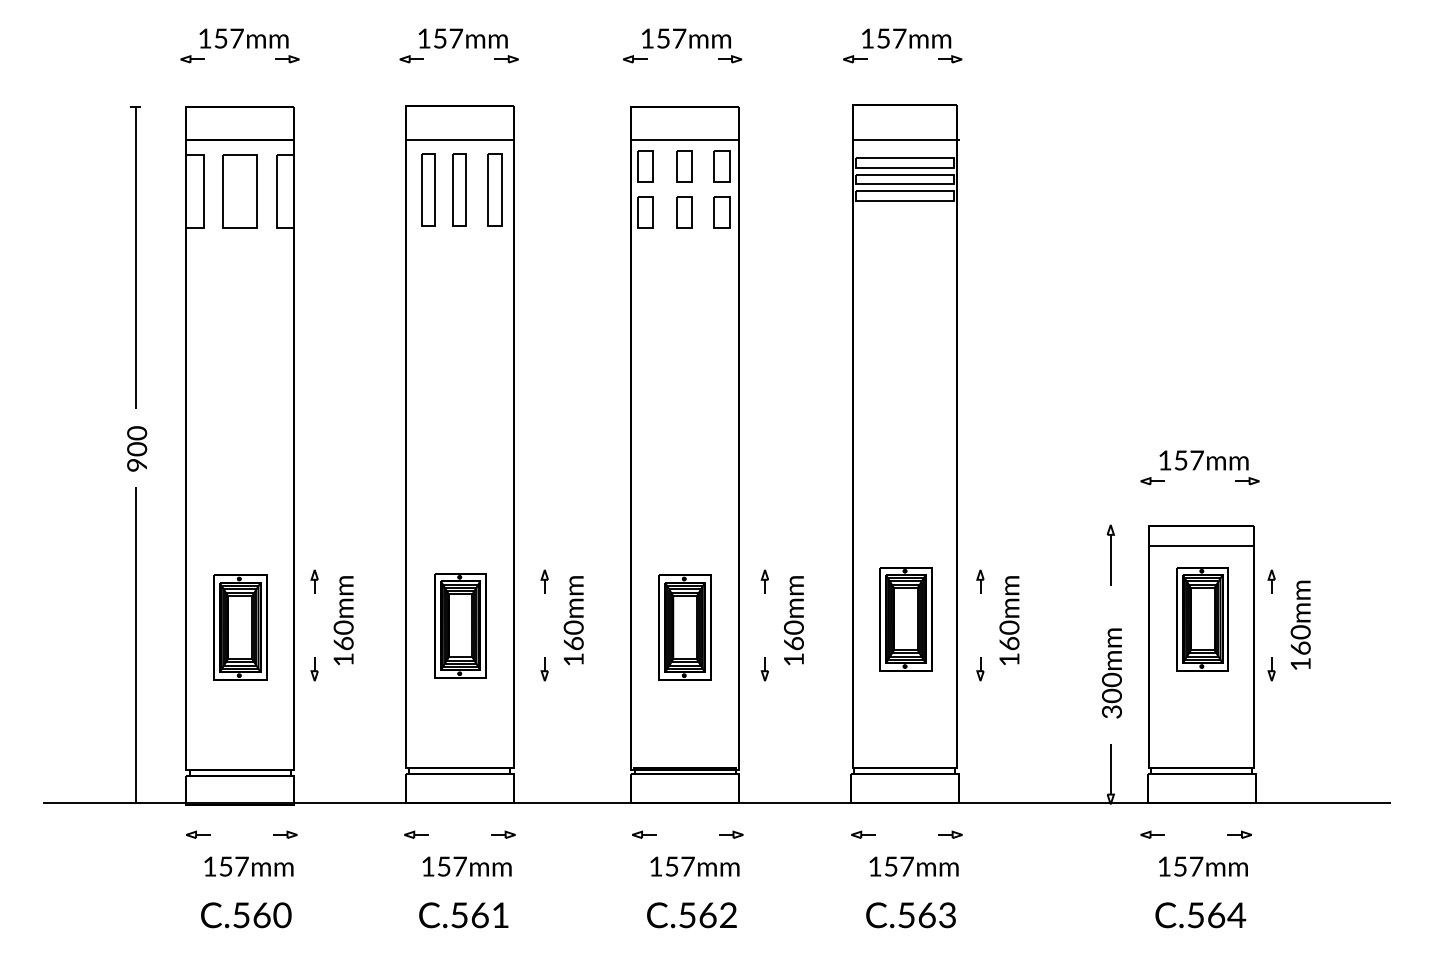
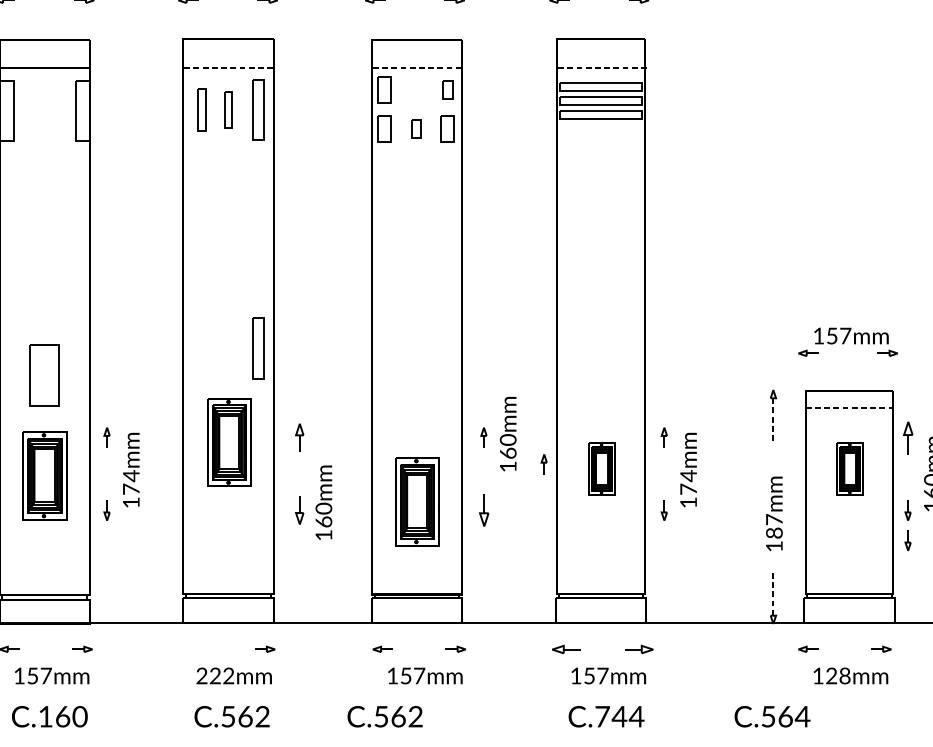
line: (459, 139) -> (228, 67), solid -> dashed
line: (684, 139) -> (416, 67), solid -> dashed
line: (906, 139) -> (602, 67), solid -> dashed
part: (684, 166) -> (416, 89), removed
part: (721, 166) -> (447, 89), size x0.7
part: (428, 189) -> (202, 109), size x0.7
part: (459, 189) -> (228, 109), size x0.6
part: (239, 191) -> (44, 375), moved
part: (684, 212) -> (416, 128), size x0.7
part: (494, 474) -> (257, 347), added
line: (1202, 546) -> (850, 408), solid -> dashed
line: (1110, 560) -> (773, 419), solid -> dashed
part: (544, 581) -> (299, 437), size x1.4
part: (1271, 581) -> (907, 437), size x1.6
part: (836, 613) -> (543, 464), added
part: (905, 619) -> (601, 469), size x0.6
part: (1202, 619) -> (850, 469), size x0.6
text: (573, 620) -> (323, 502), moved
text: (793, 620) -> (507, 433), moved
part: (460, 625) -> (229, 442), moved
part: (684, 627) -> (416, 501), moved
text: (343, 635) -> (131, 482), 160mm -> 174mm
text: (1009, 635) -> (688, 482), 160mm -> 174mm
part: (544, 669) -> (299, 510), size x1.4
part: (764, 669) -> (483, 510), size x1.6
text: (1111, 695) -> (774, 532), 300mm -> 187mm
part: (1271, 705) -> (907, 541), added
line: (1110, 768) -> (773, 593), solid -> dashed
part: (416, 834) -> (192, 649), removed
part: (863, 834) -> (566, 649), size x1.4
part: (950, 834) -> (639, 649), size x1.4
text: (443, 866) -> (214, 675), 157mm -> 222mm
text: (1188, 866) -> (838, 675), 157mm -> 128mm
text: (500, 914) -> (262, 716), C.561 -> C.562
text: (241, 915) -> (45, 716), C.560 -> C.160
text: (691, 915) -> (384, 716), moved
text: (927, 915) -> (619, 716), C.563 -> C.744
text: (1200, 915) -> (772, 716), moved

